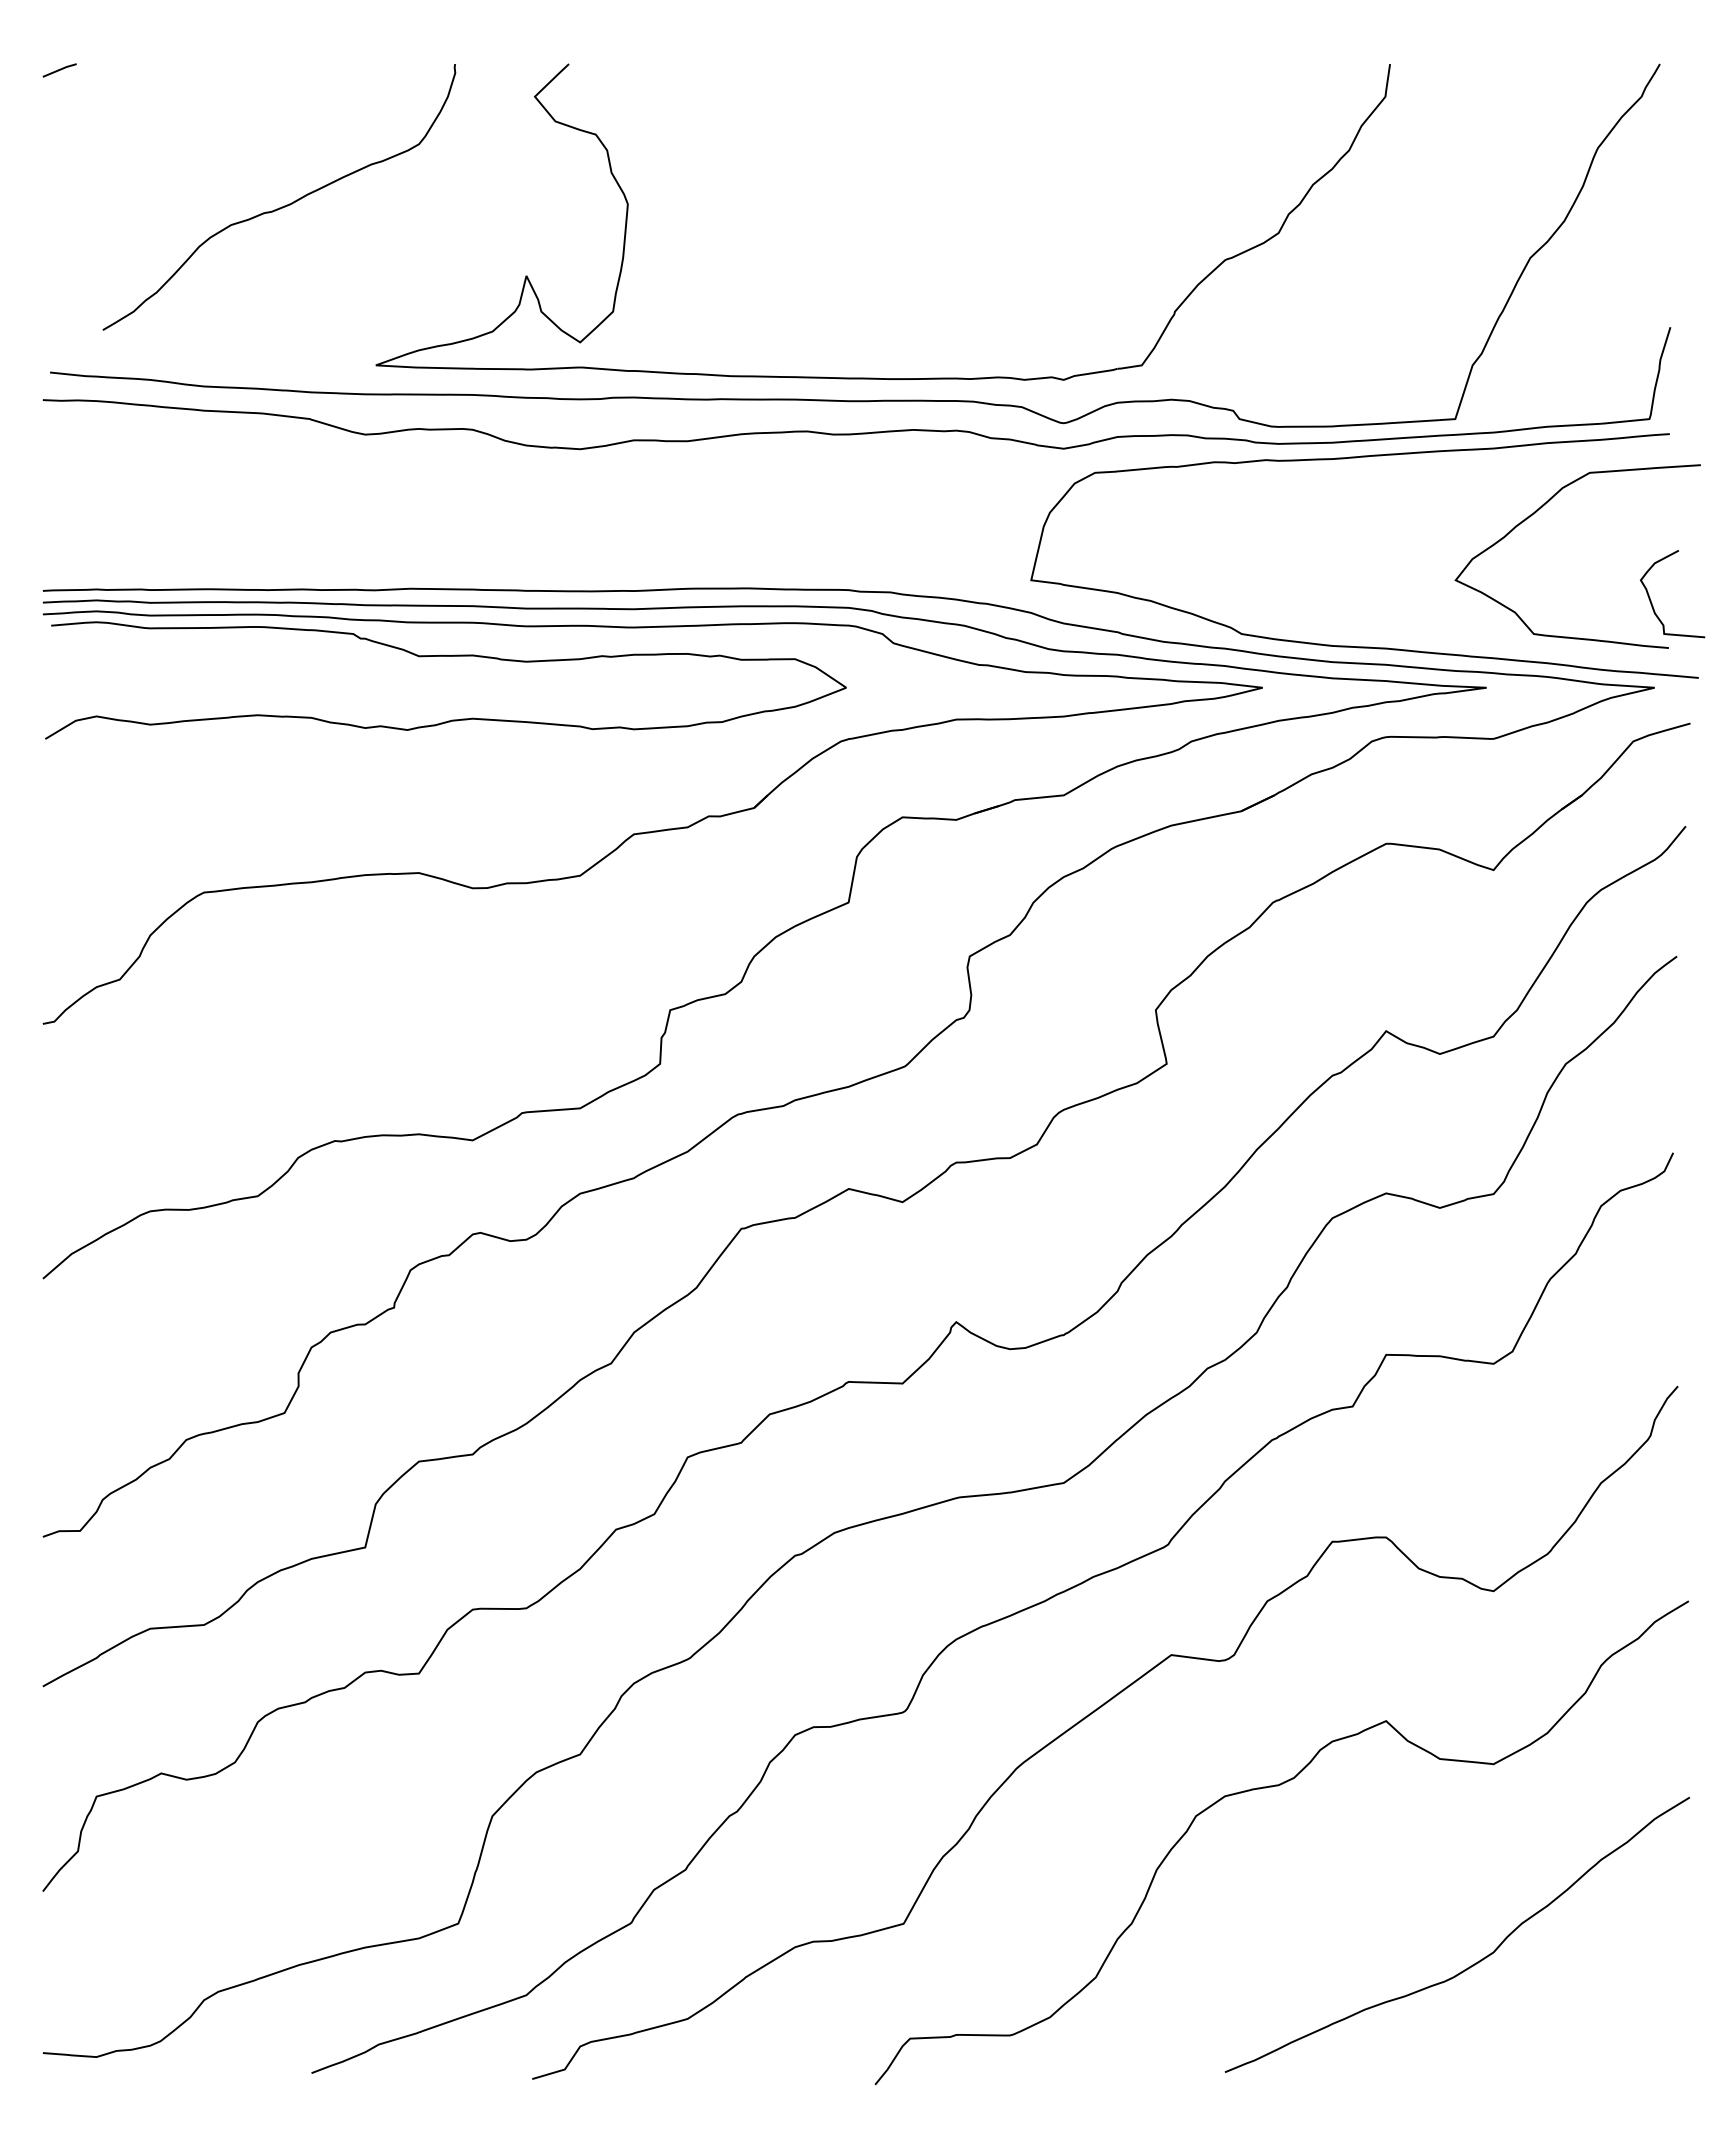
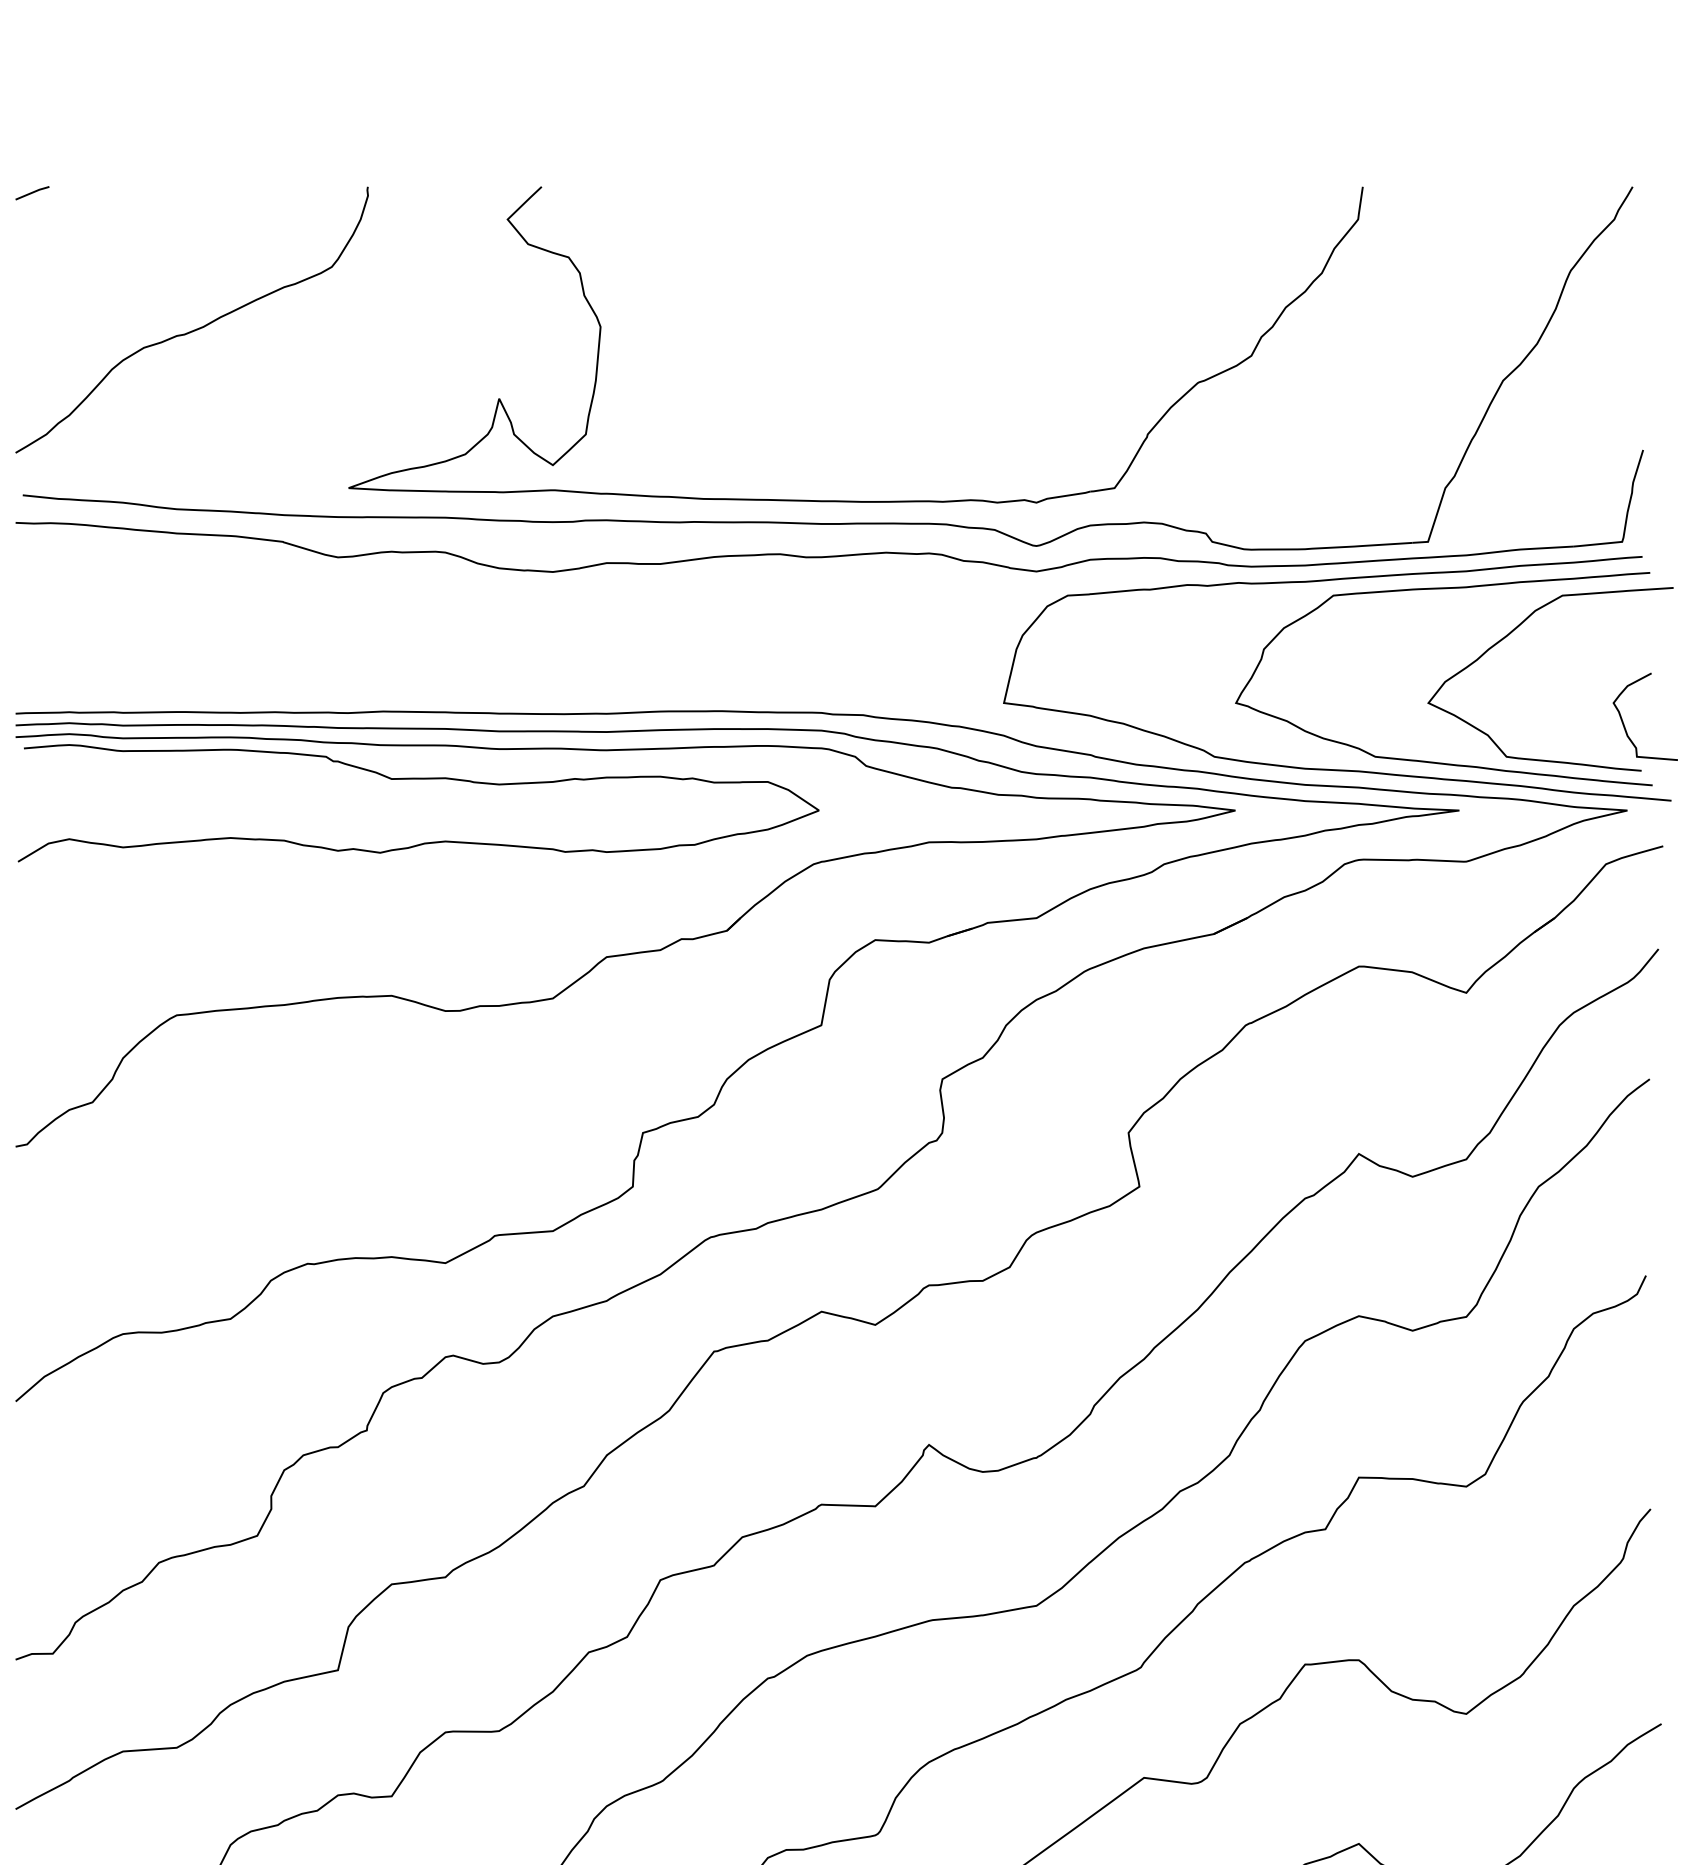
curve: (281, 206) -> (194, 329), moved
curve: (1459, 638) -> (1432, 761), added

